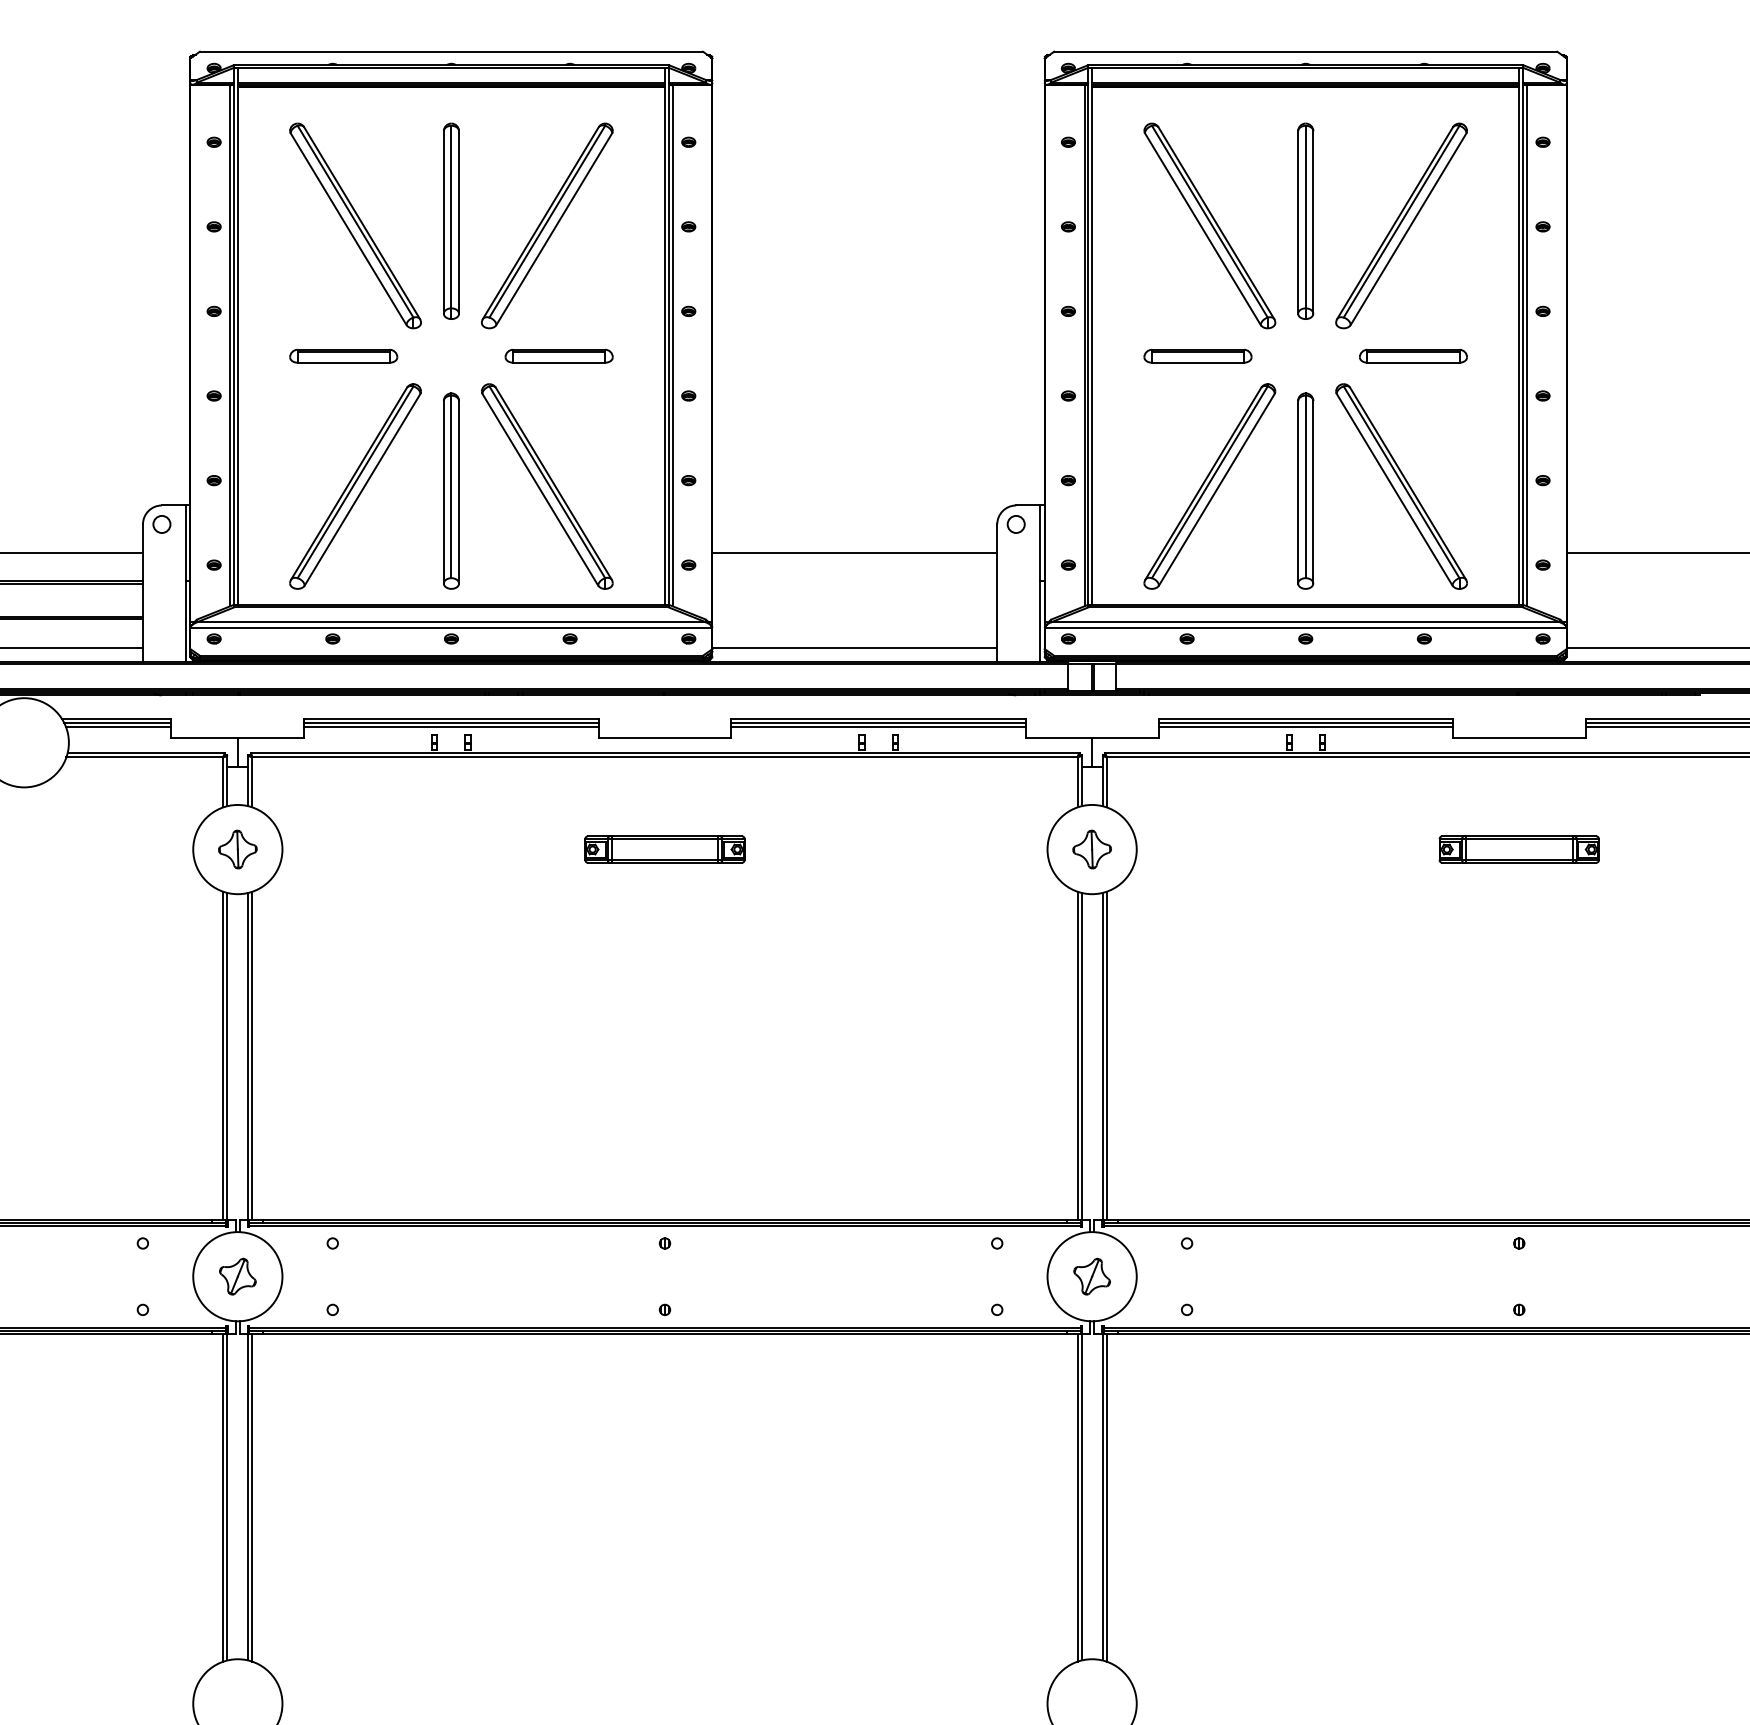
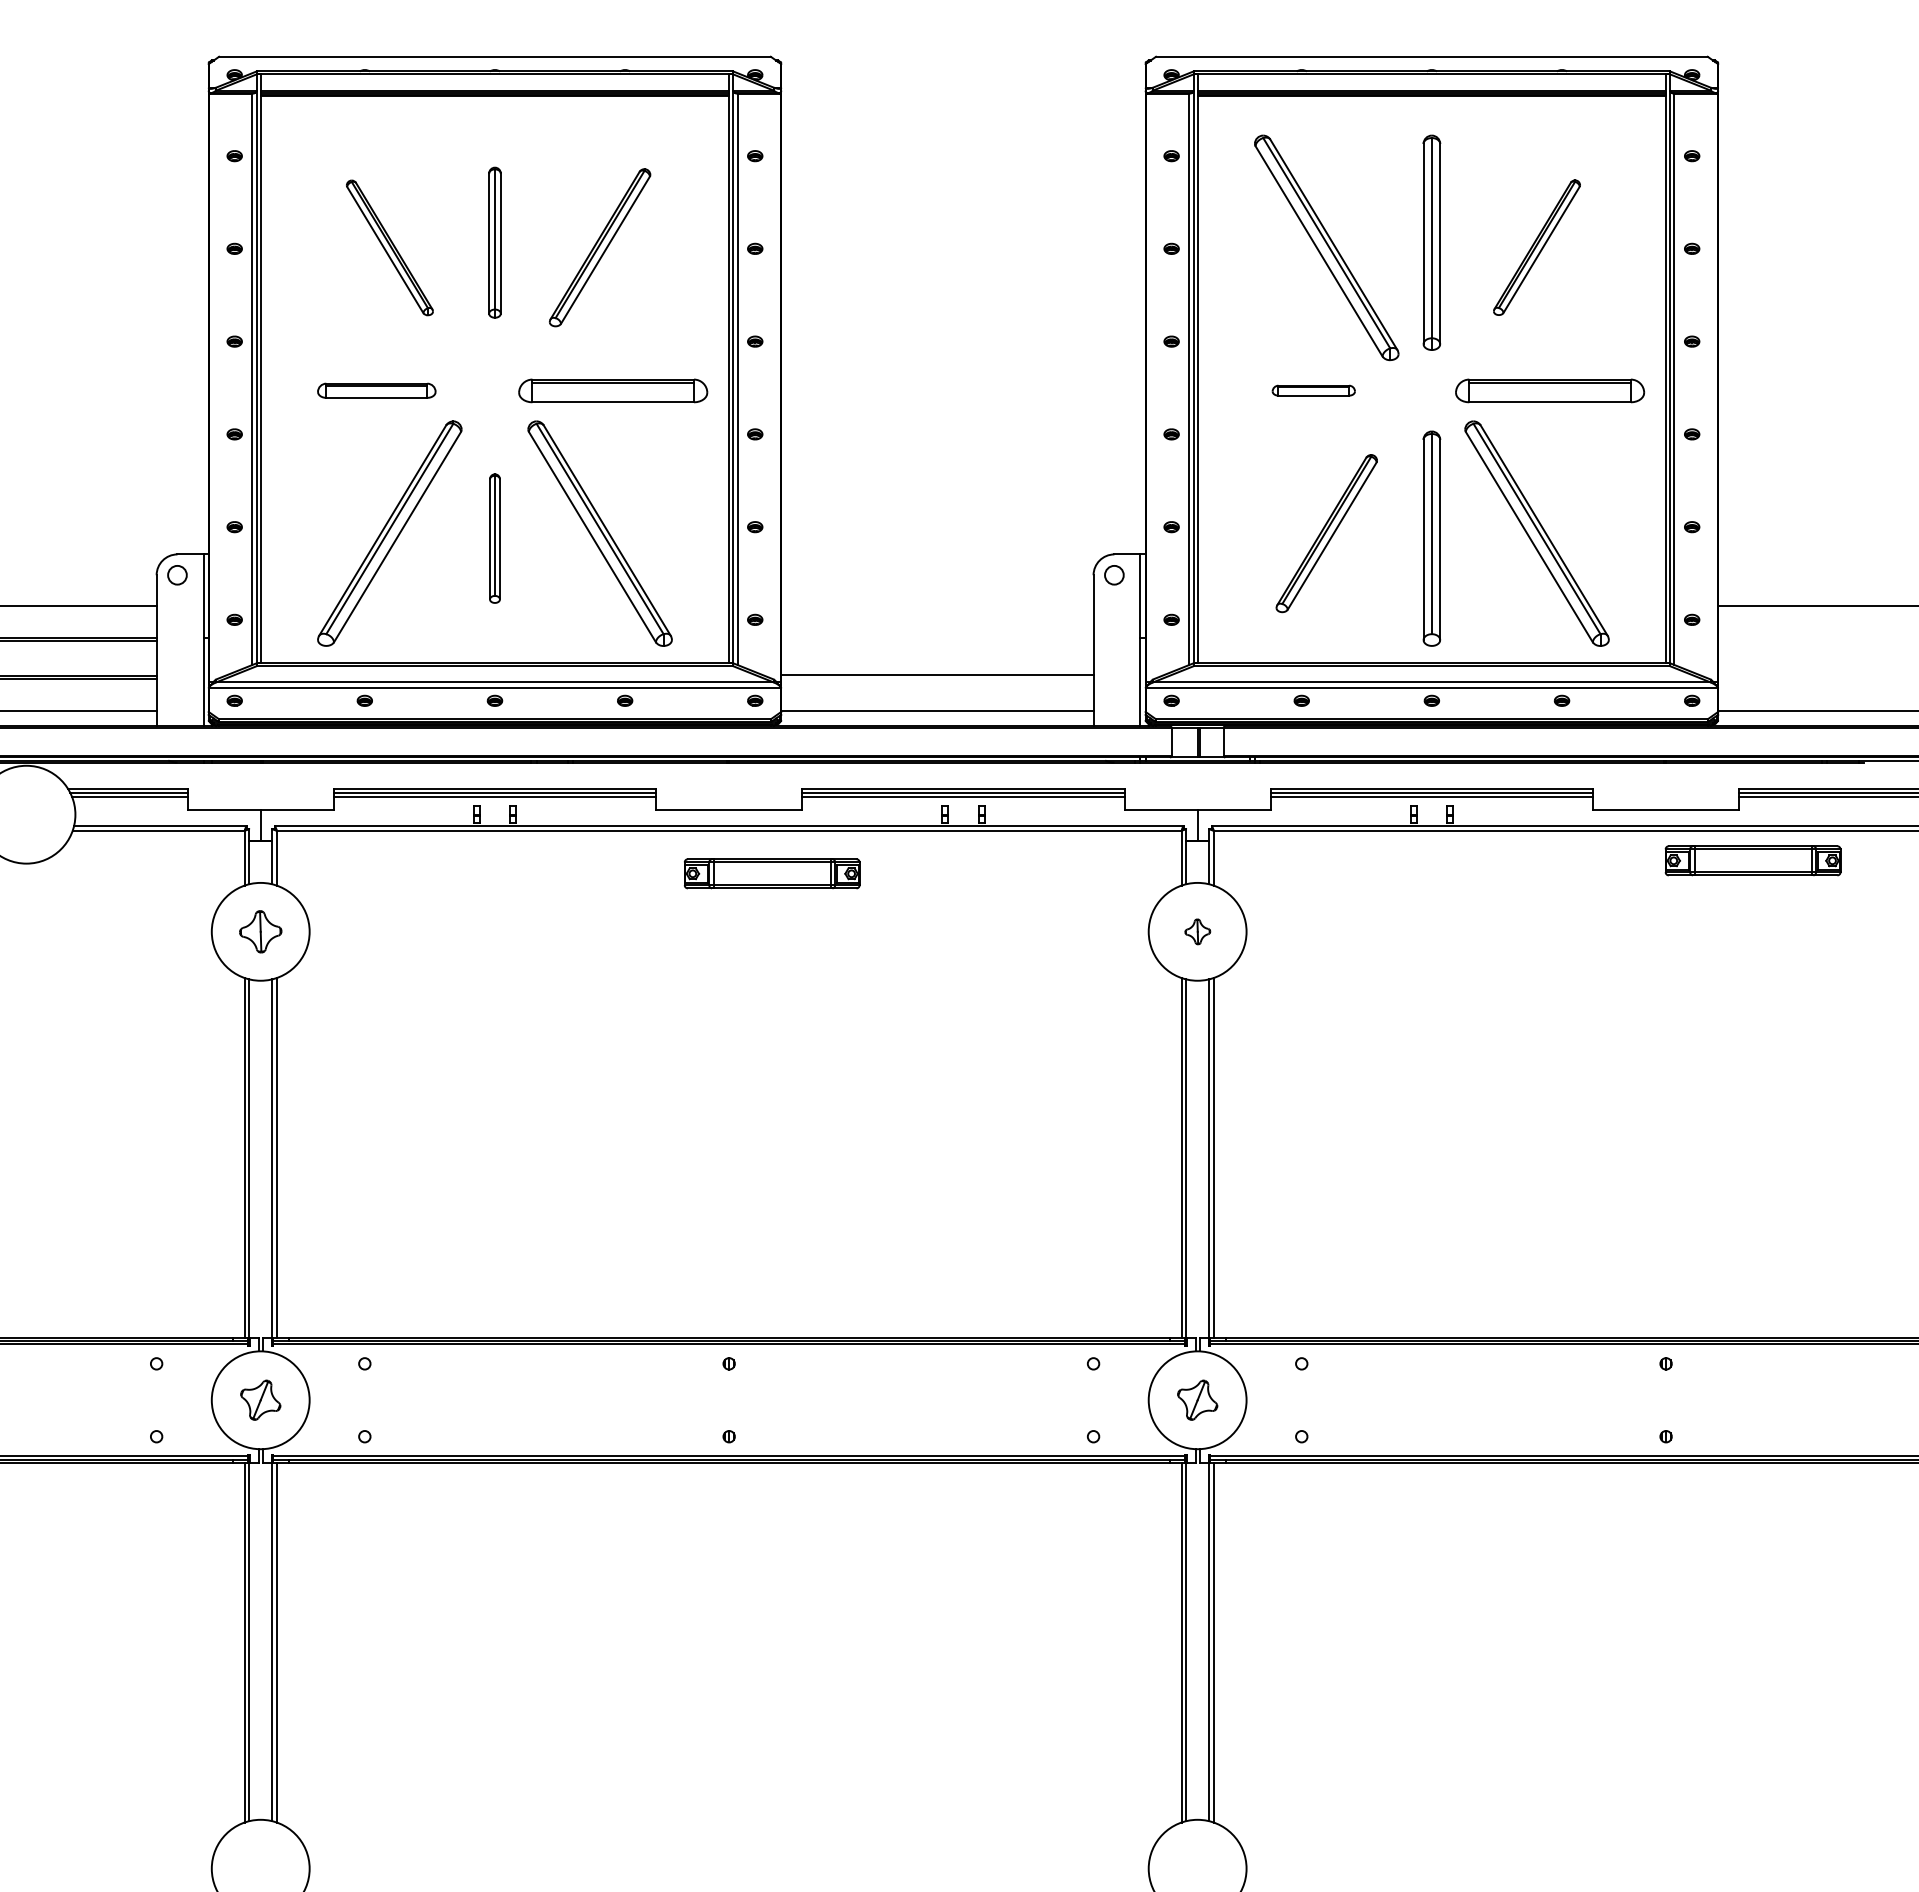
part: (451, 221) -> (494, 242), size x0.7
part: (355, 225) -> (389, 247), size x0.6
part: (546, 225) -> (599, 247), size x0.7
part: (1401, 225) -> (1536, 247), size x0.6
part: (558, 355) -> (612, 390), size x1.6
part: (1197, 355) -> (1313, 390), size x0.7
part: (1412, 355) -> (1549, 390), size x1.6
part: (1209, 486) -> (1326, 533), size x0.7
part: (451, 490) -> (494, 538), size x0.6
line: (854, 552) -> (937, 675), moved
part: (664, 849) -> (771, 873), moved
part: (1092, 849) -> (1197, 931), size x0.6
part: (1518, 849) -> (1752, 860), moved

